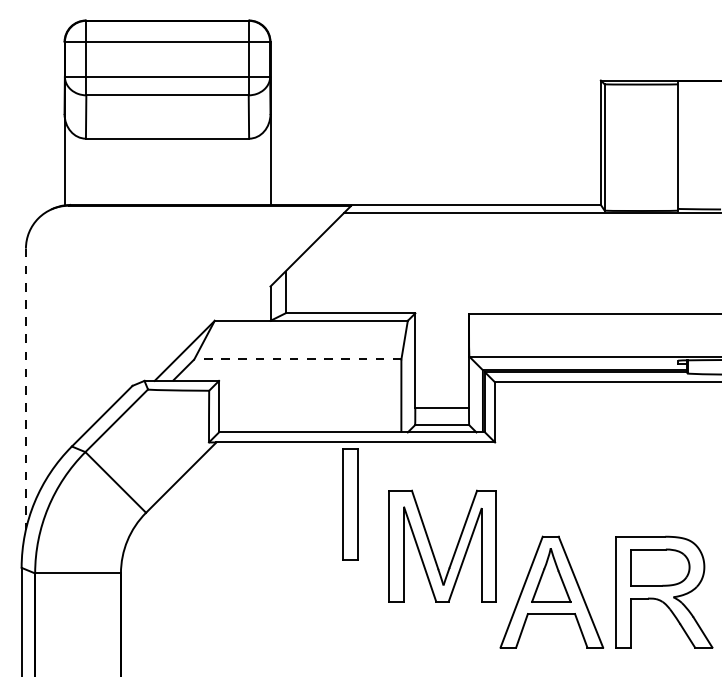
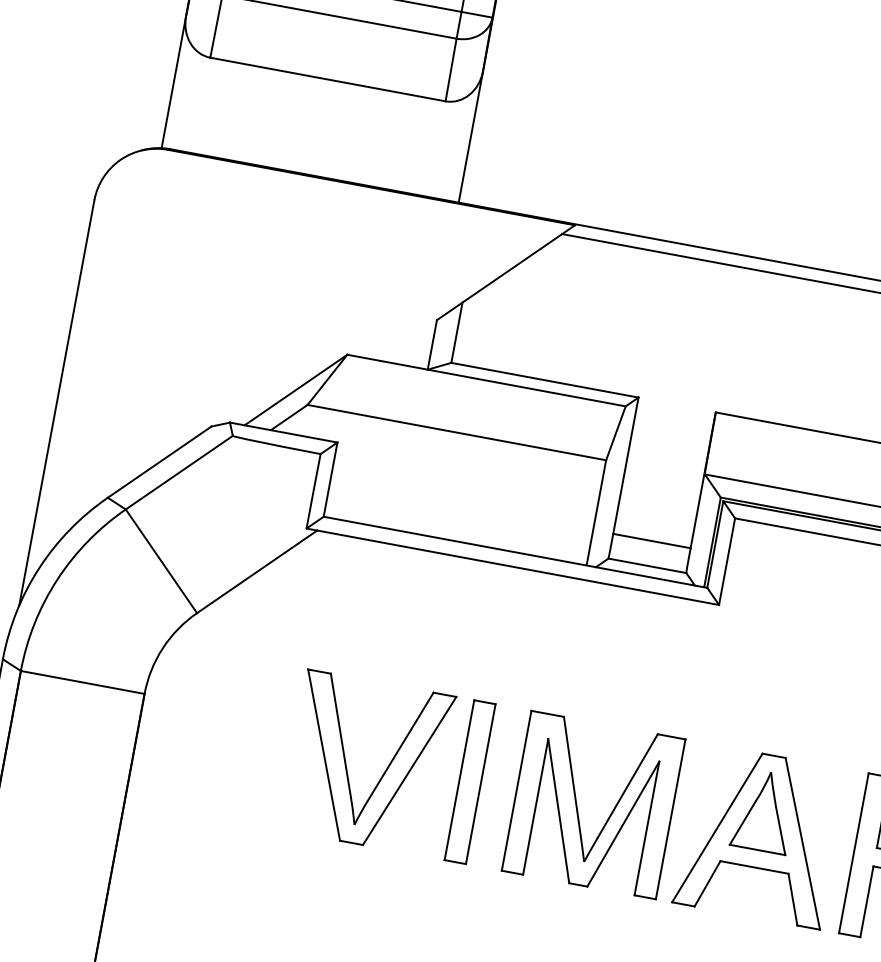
line: (297, 359) -> (456, 432), dashed -> solid
line: (25, 389) -> (56, 403), dashed -> solid
part: (350, 504) -> (470, 782), moved
part: (432, 548) -> (578, 805), moved
part: (290, 596) -> (382, 772), added

